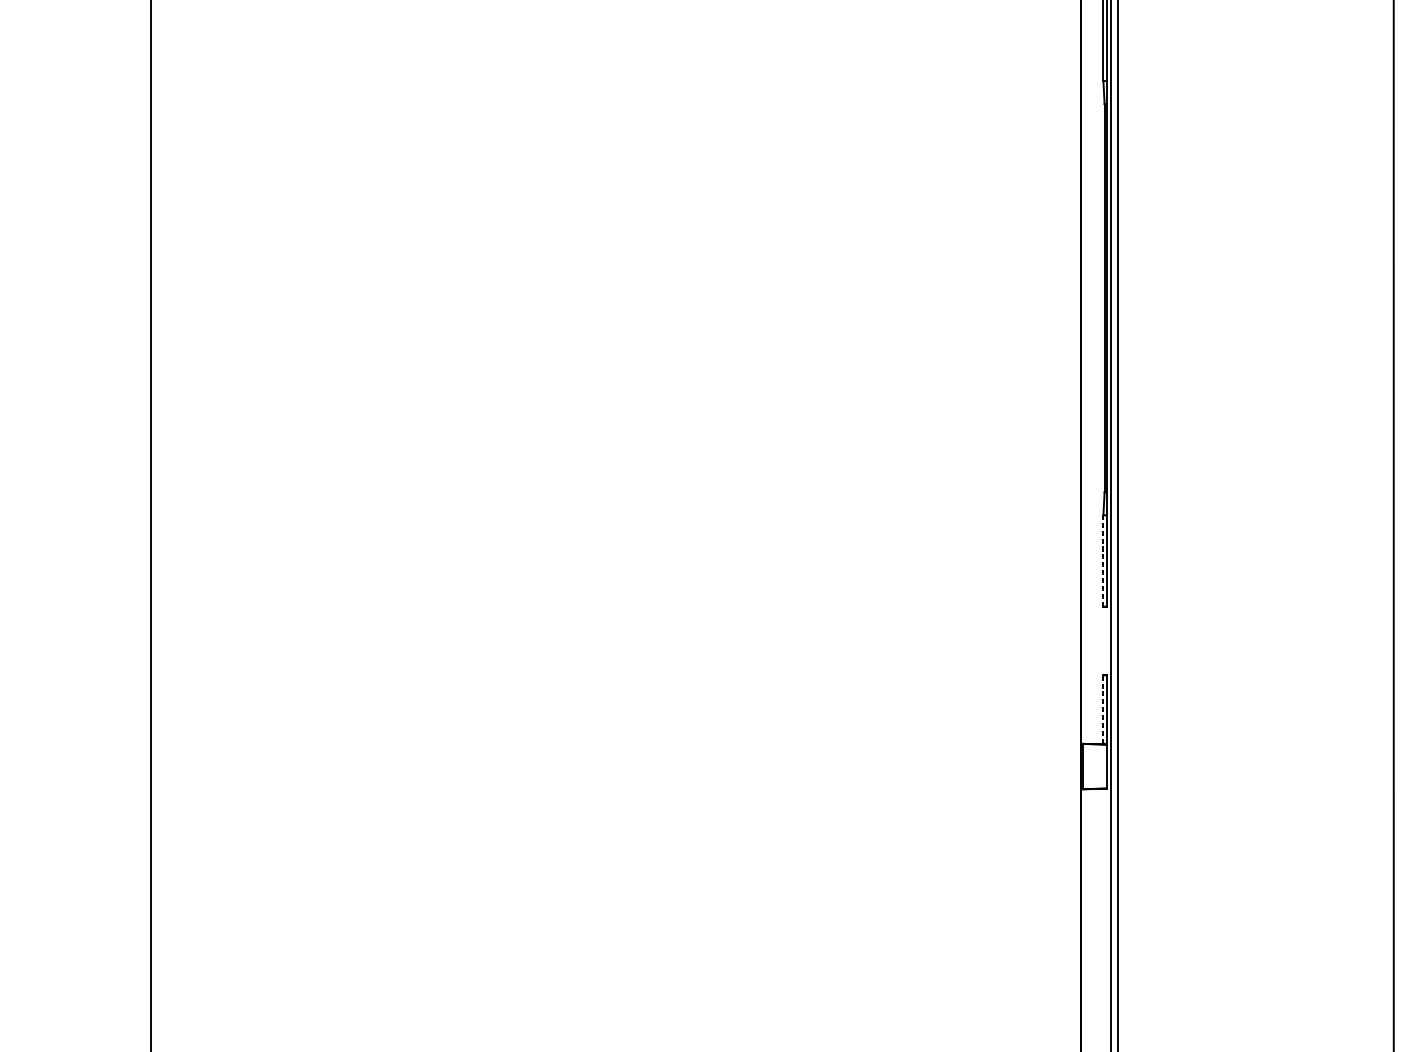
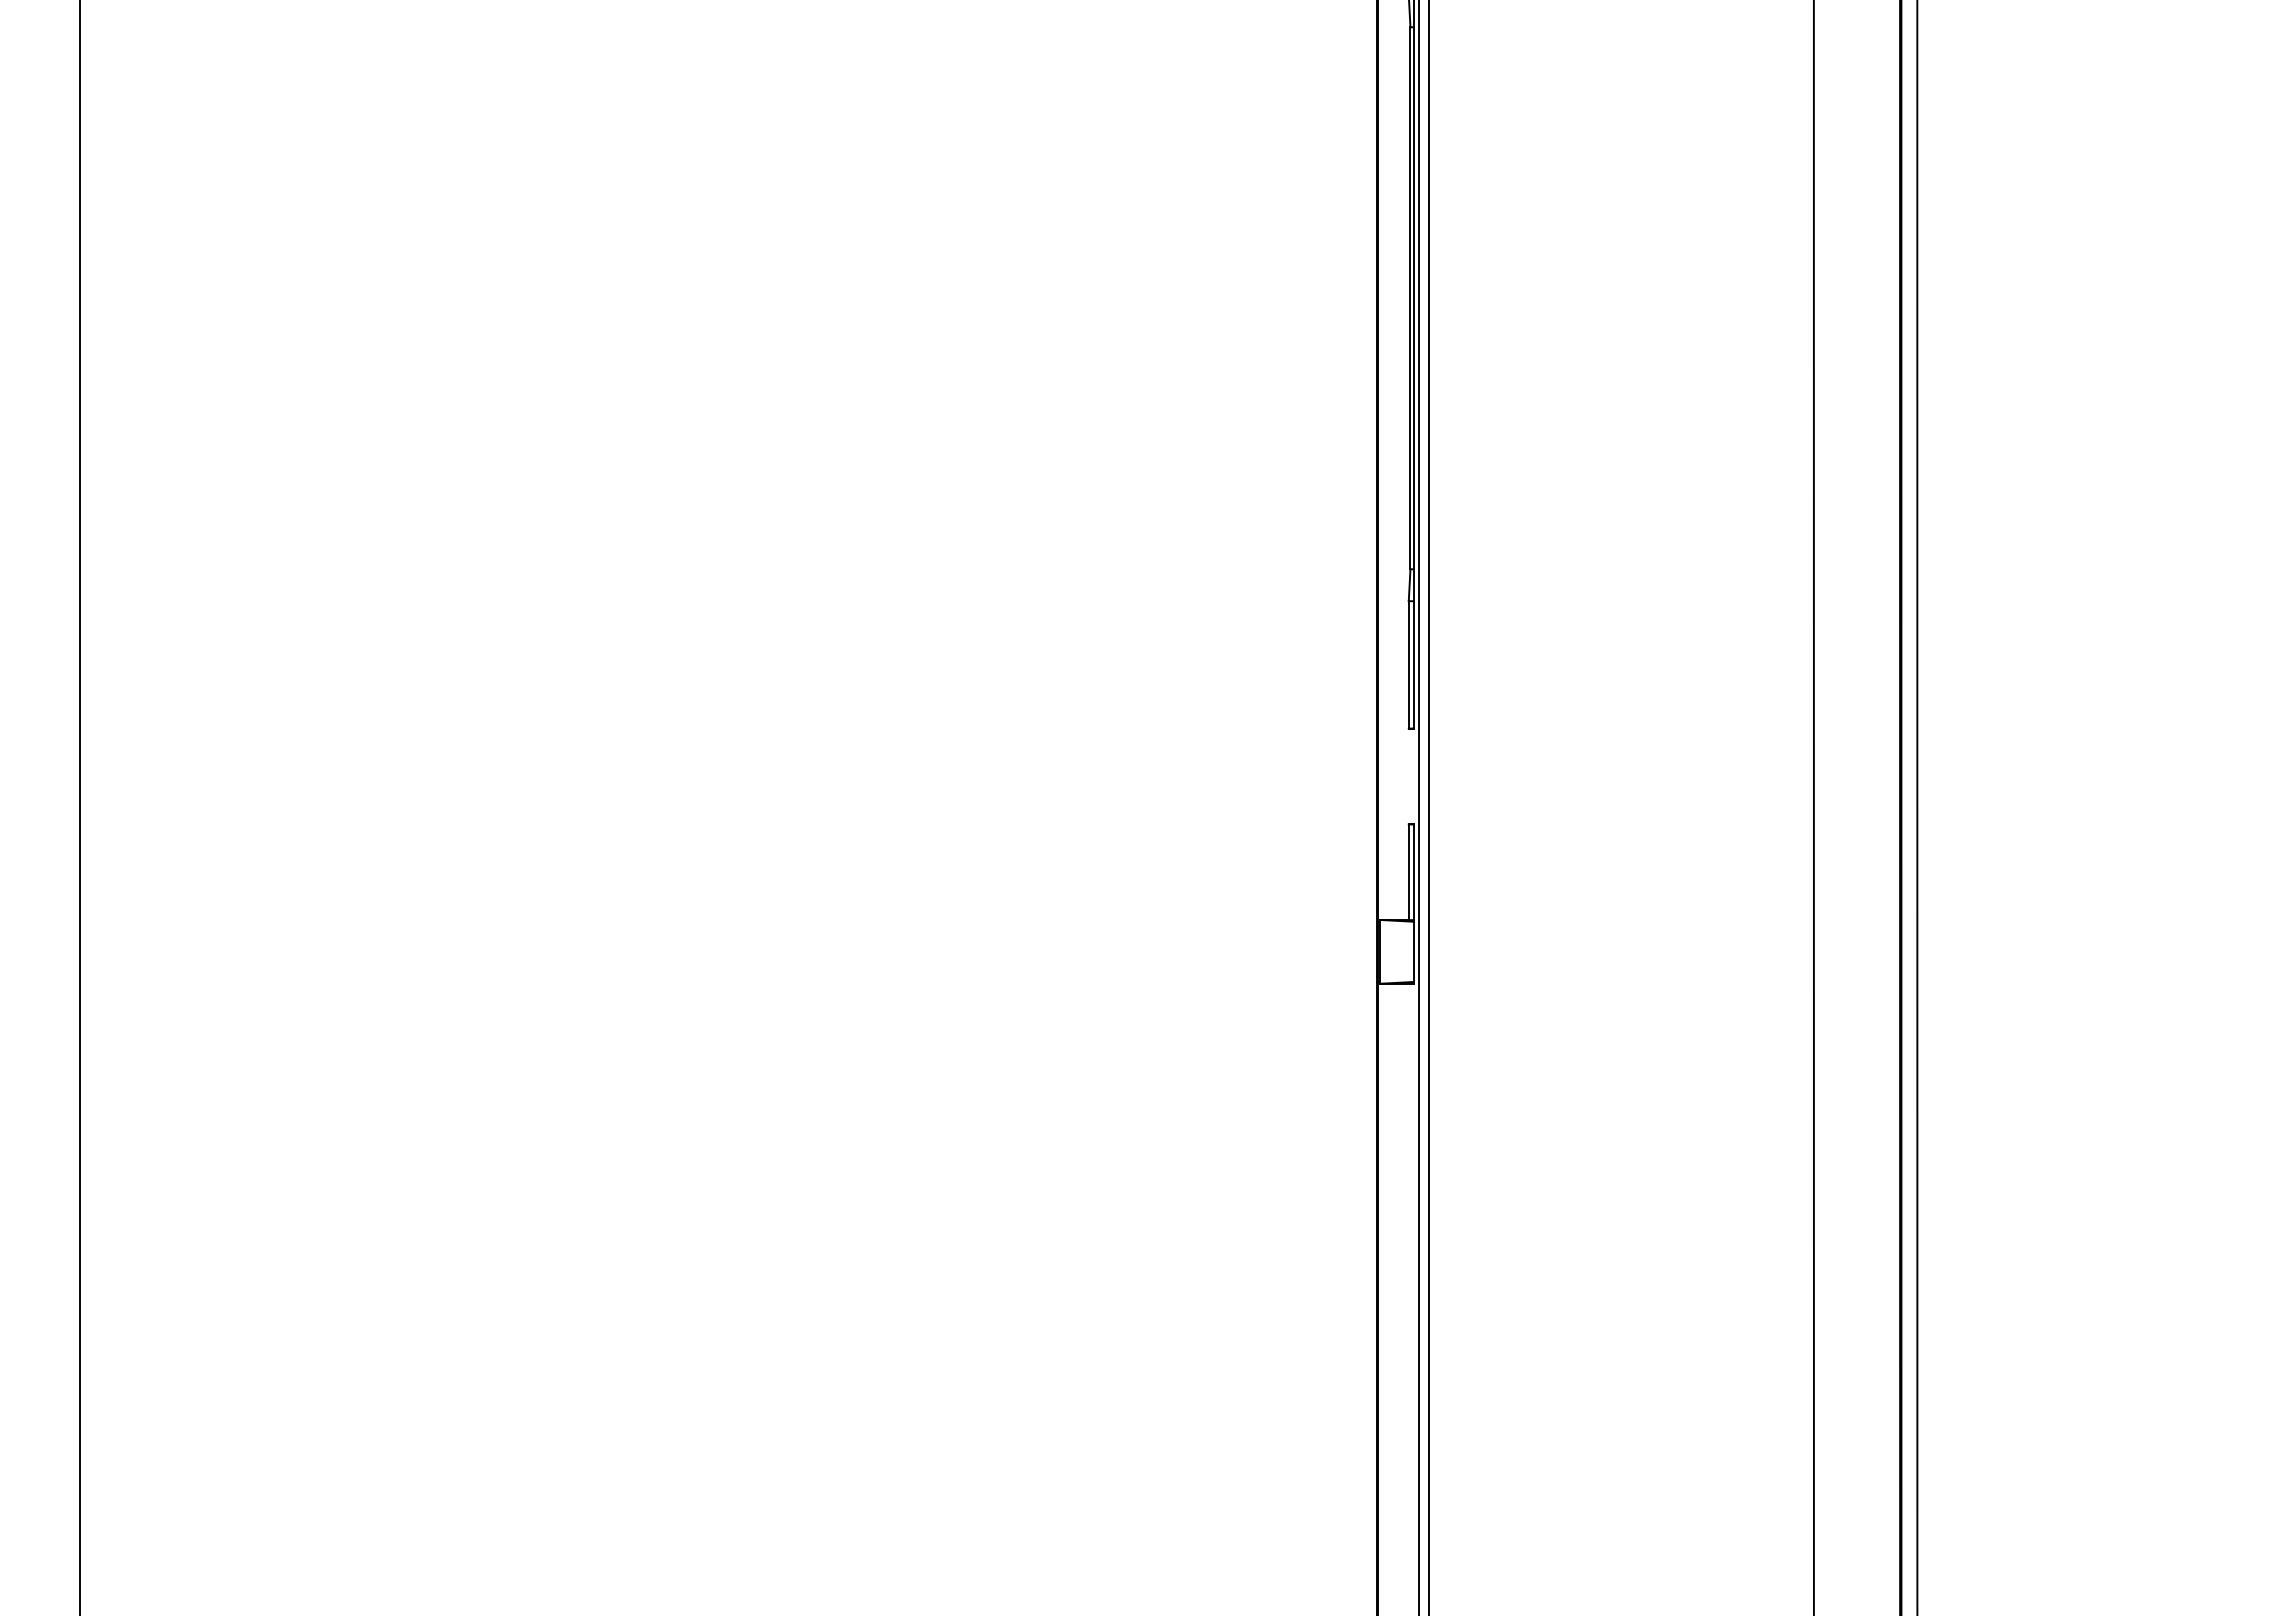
line: (1103, 560) -> (1408, 664), dashed -> solid
line: (1103, 709) -> (1408, 872), dashed -> solid

